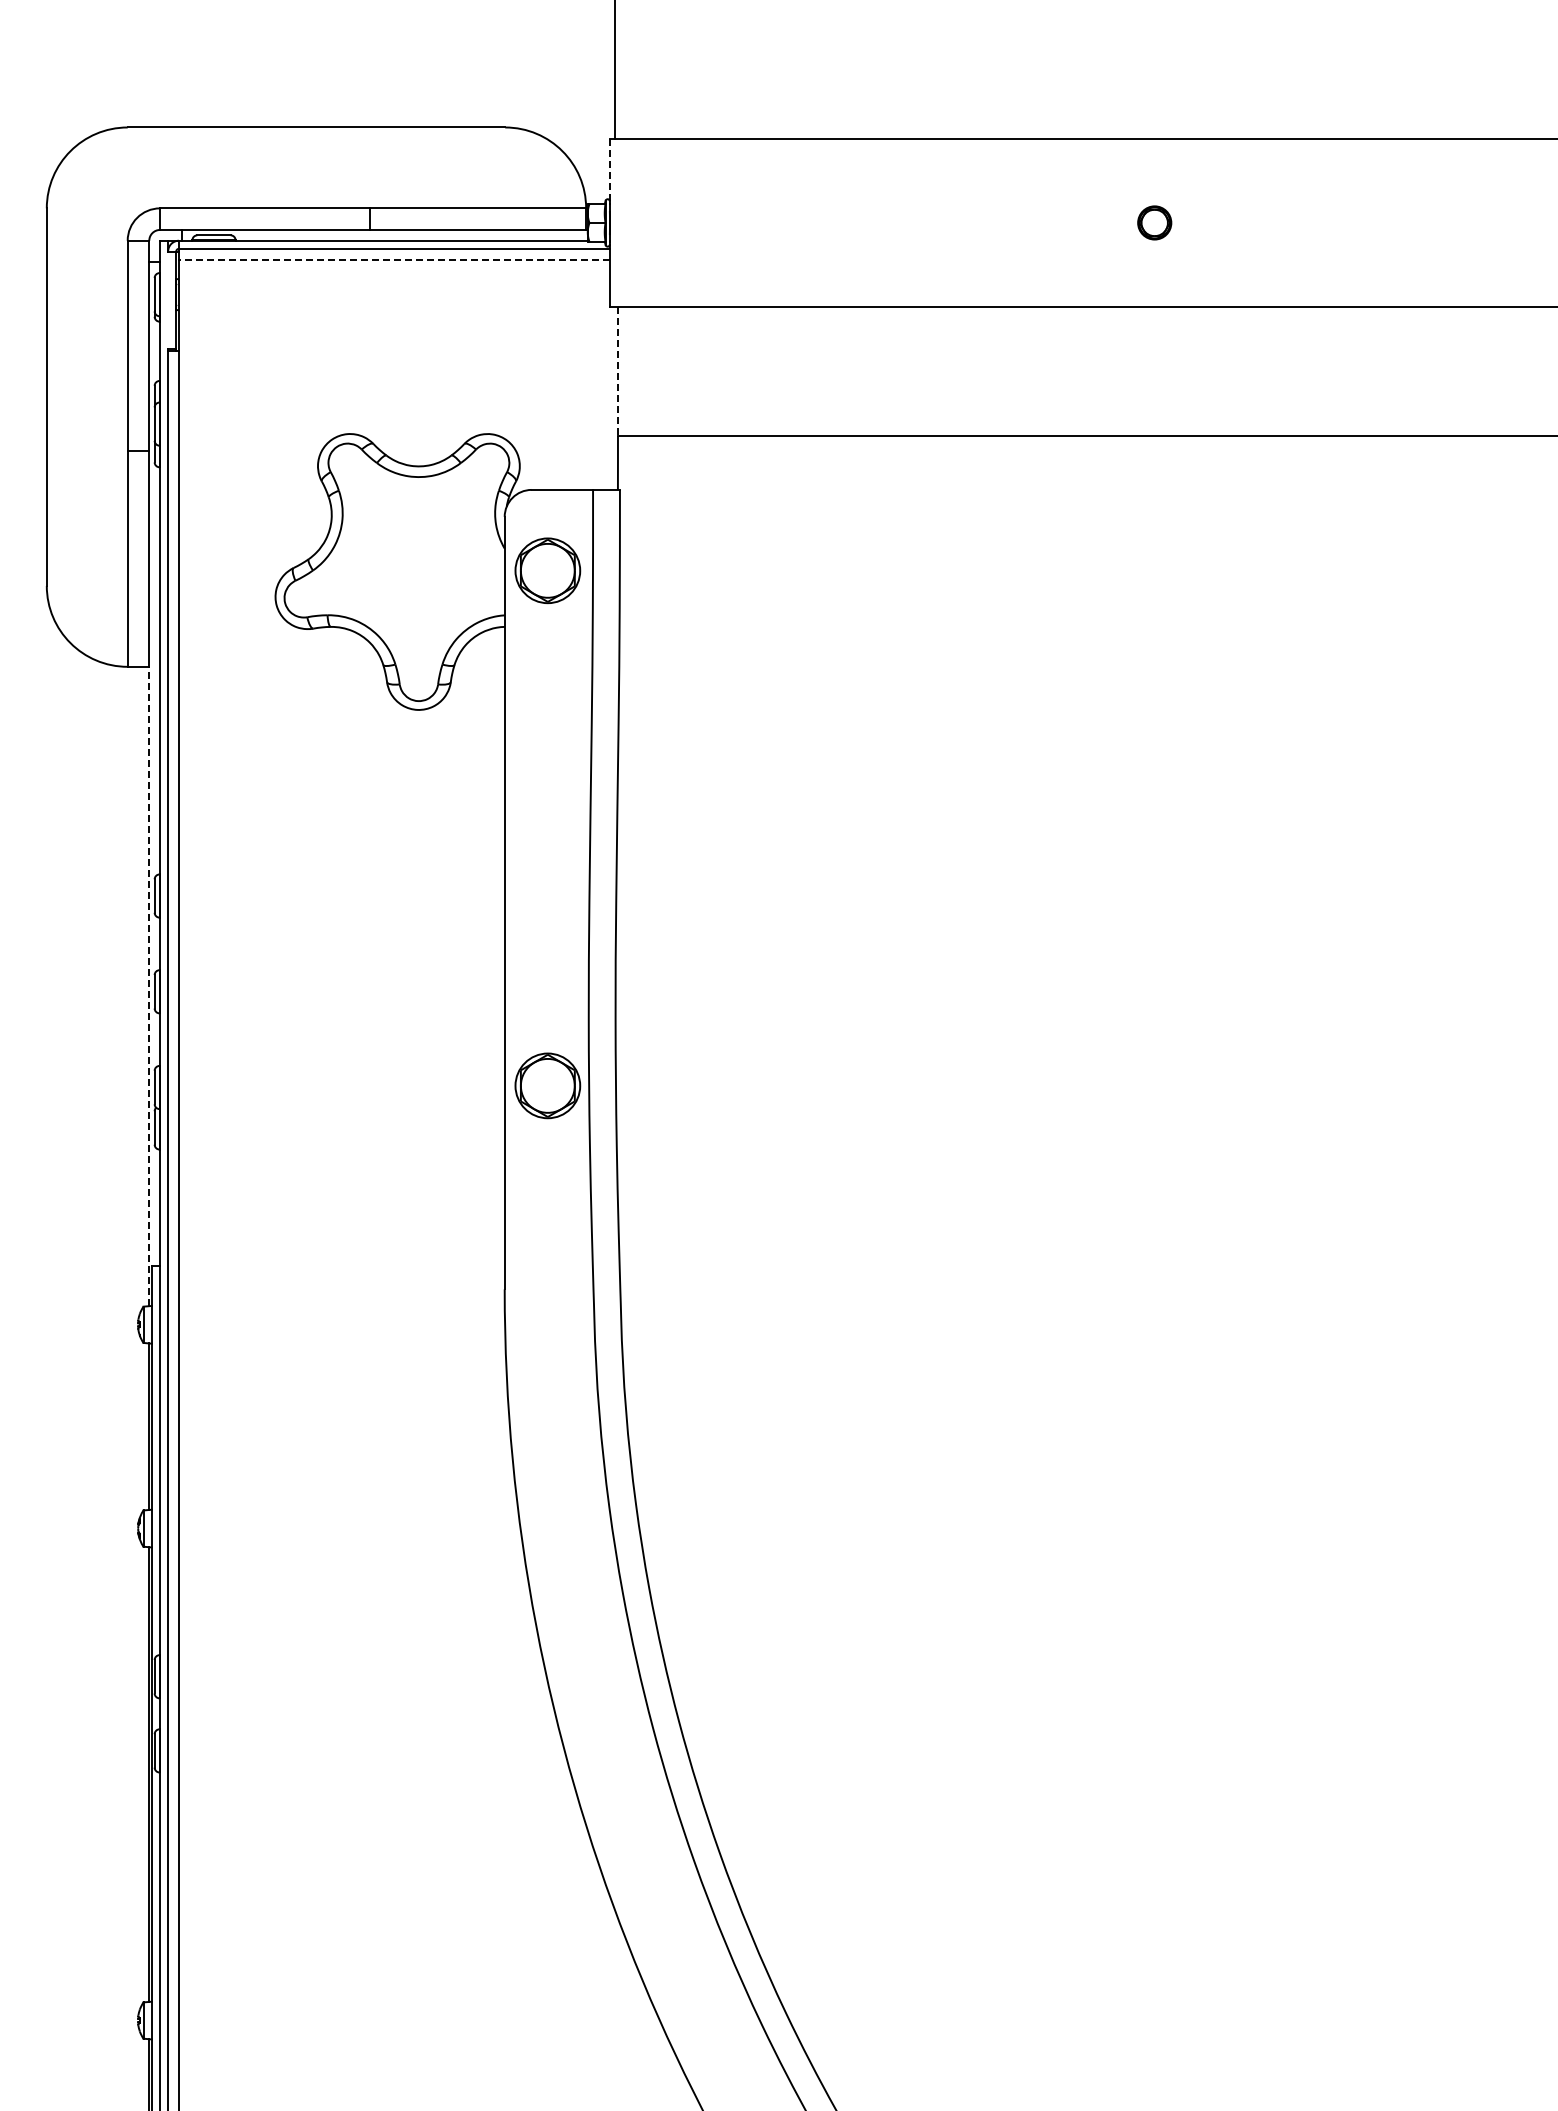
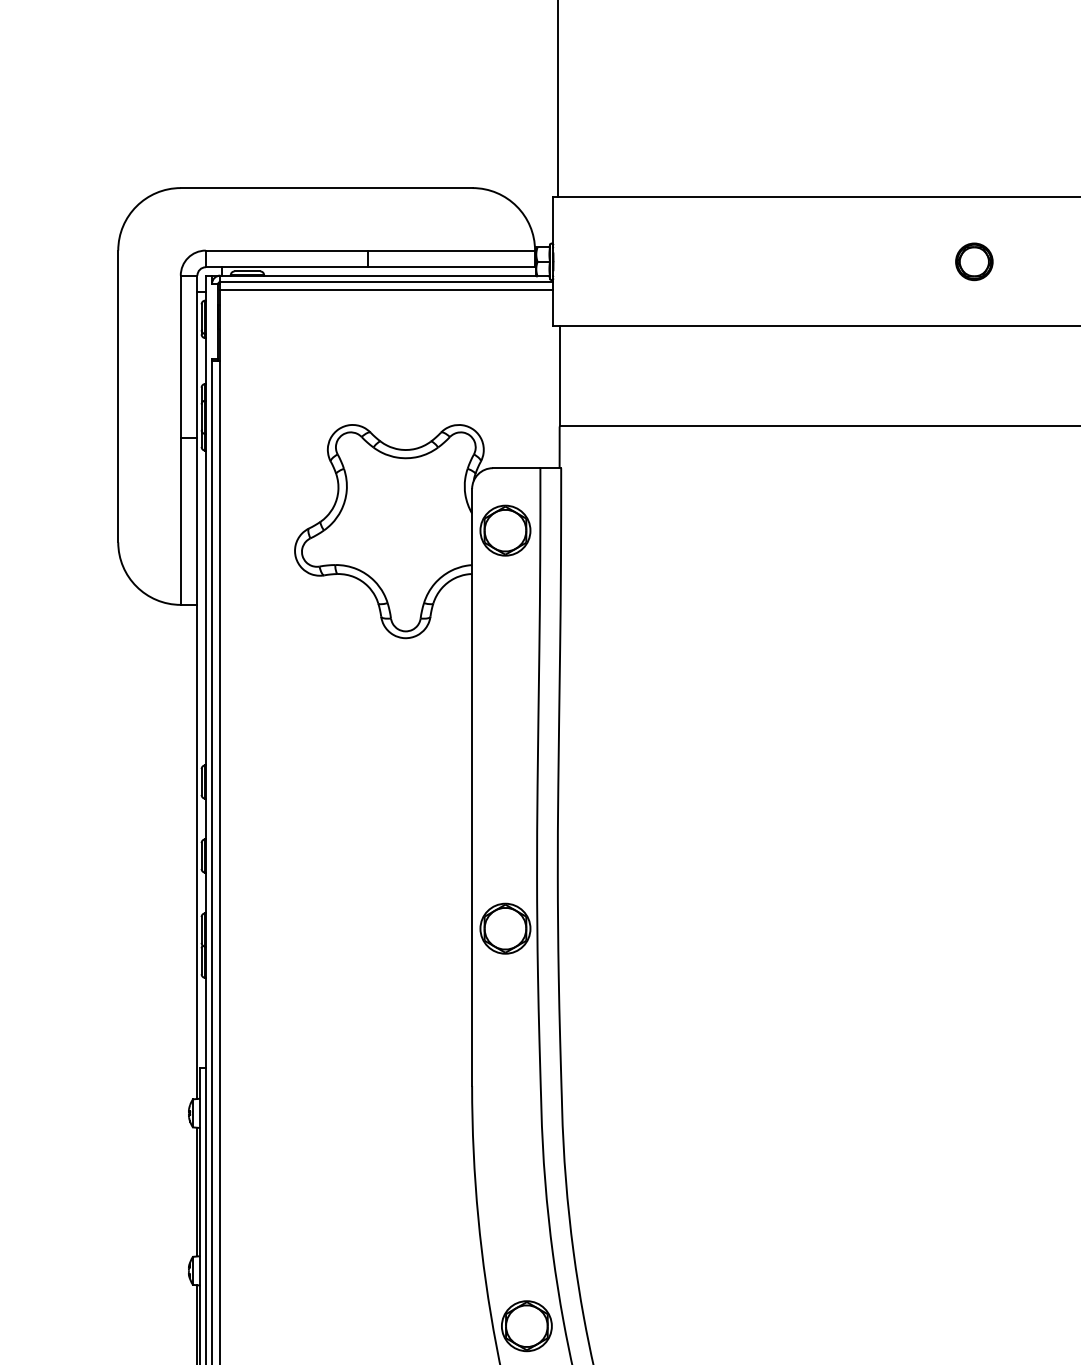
line: (609, 170) -> (553, 221), dashed -> solid
part: (1154, 222) -> (974, 261), size x1.43
line: (393, 259) -> (386, 290), dashed -> solid
line: (617, 371) -> (559, 376), dashed -> solid
line: (149, 986) -> (197, 851), dashed -> solid
part: (575, 1600) -> (526, 1326), added

